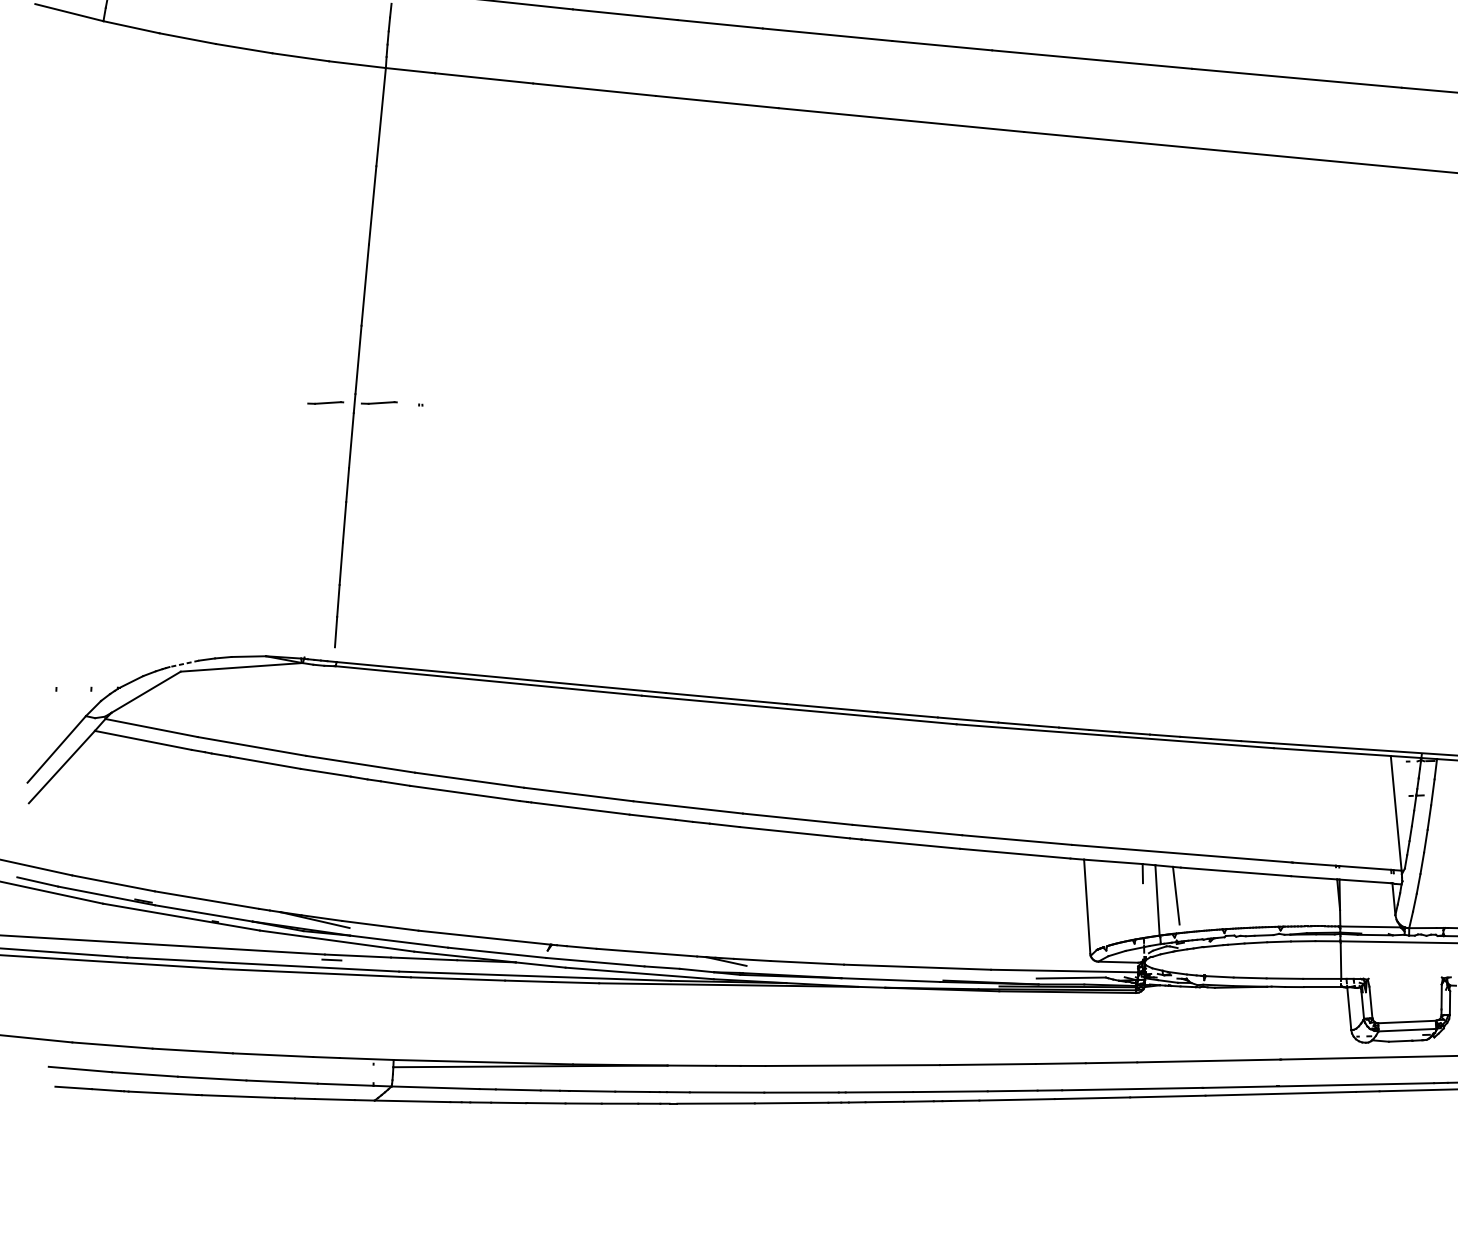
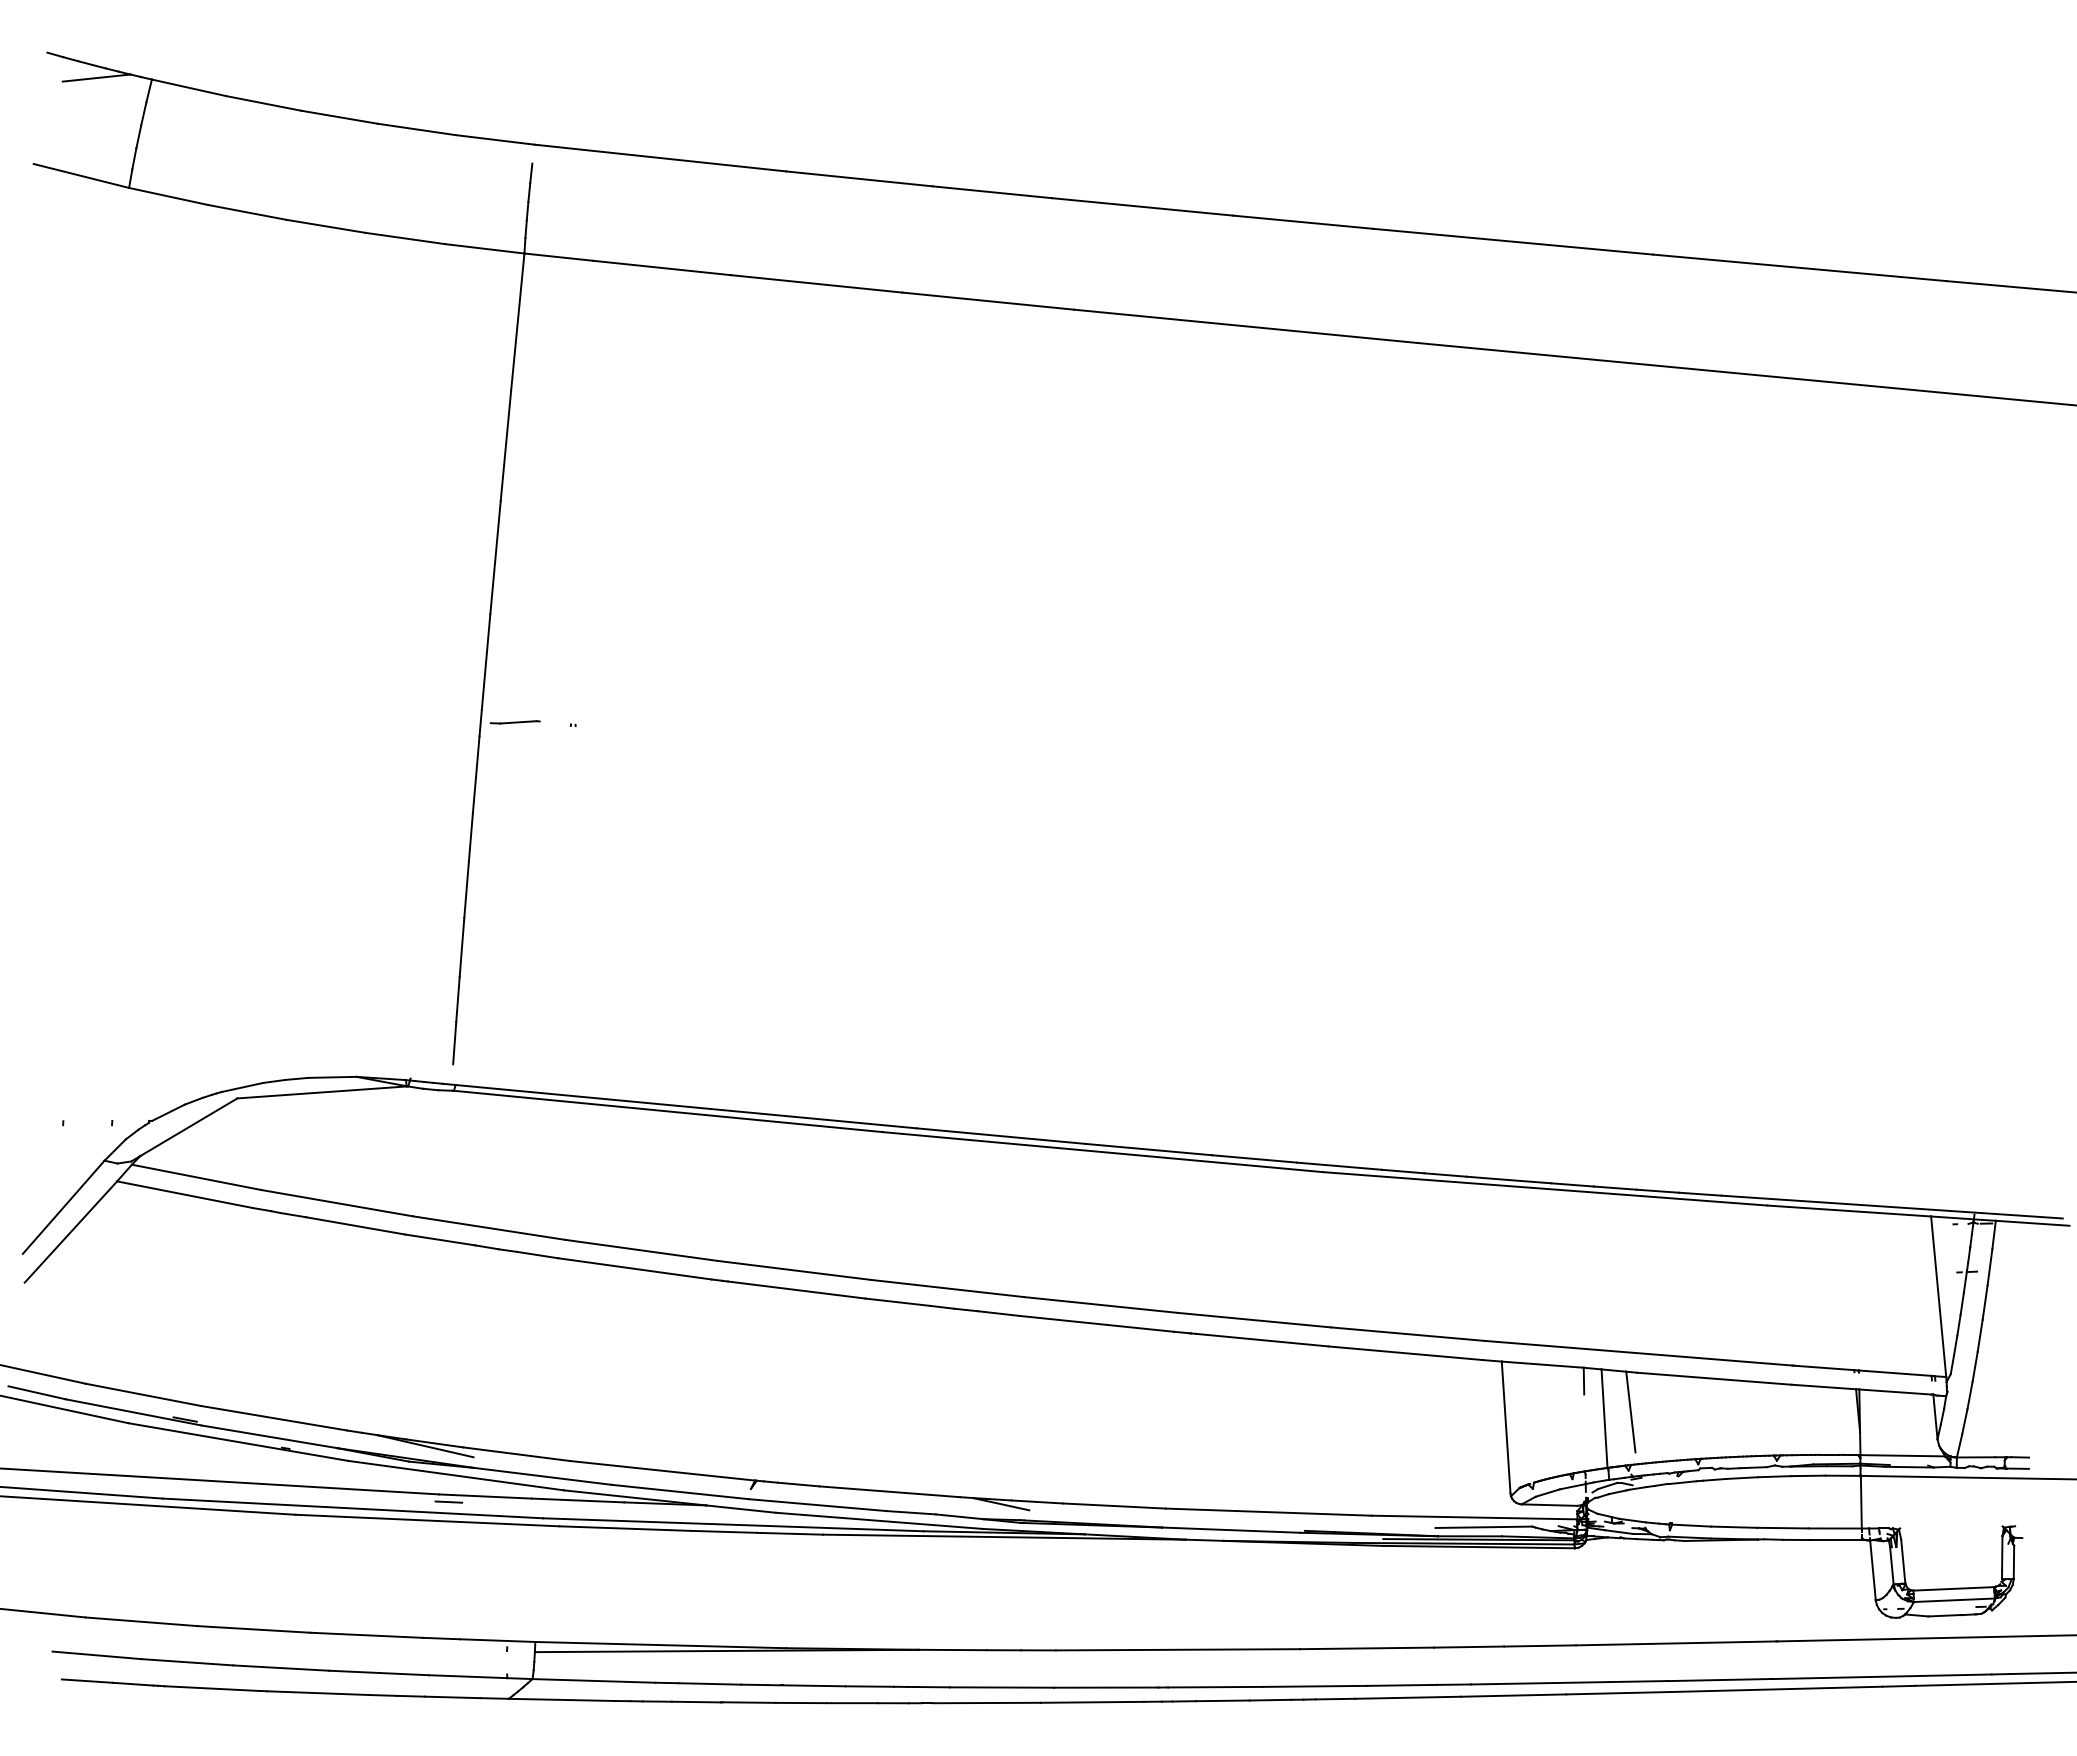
line: (325, 403) -> (439, 722), removed
line: (183, 663) -> (241, 1087), dashed -> solid

